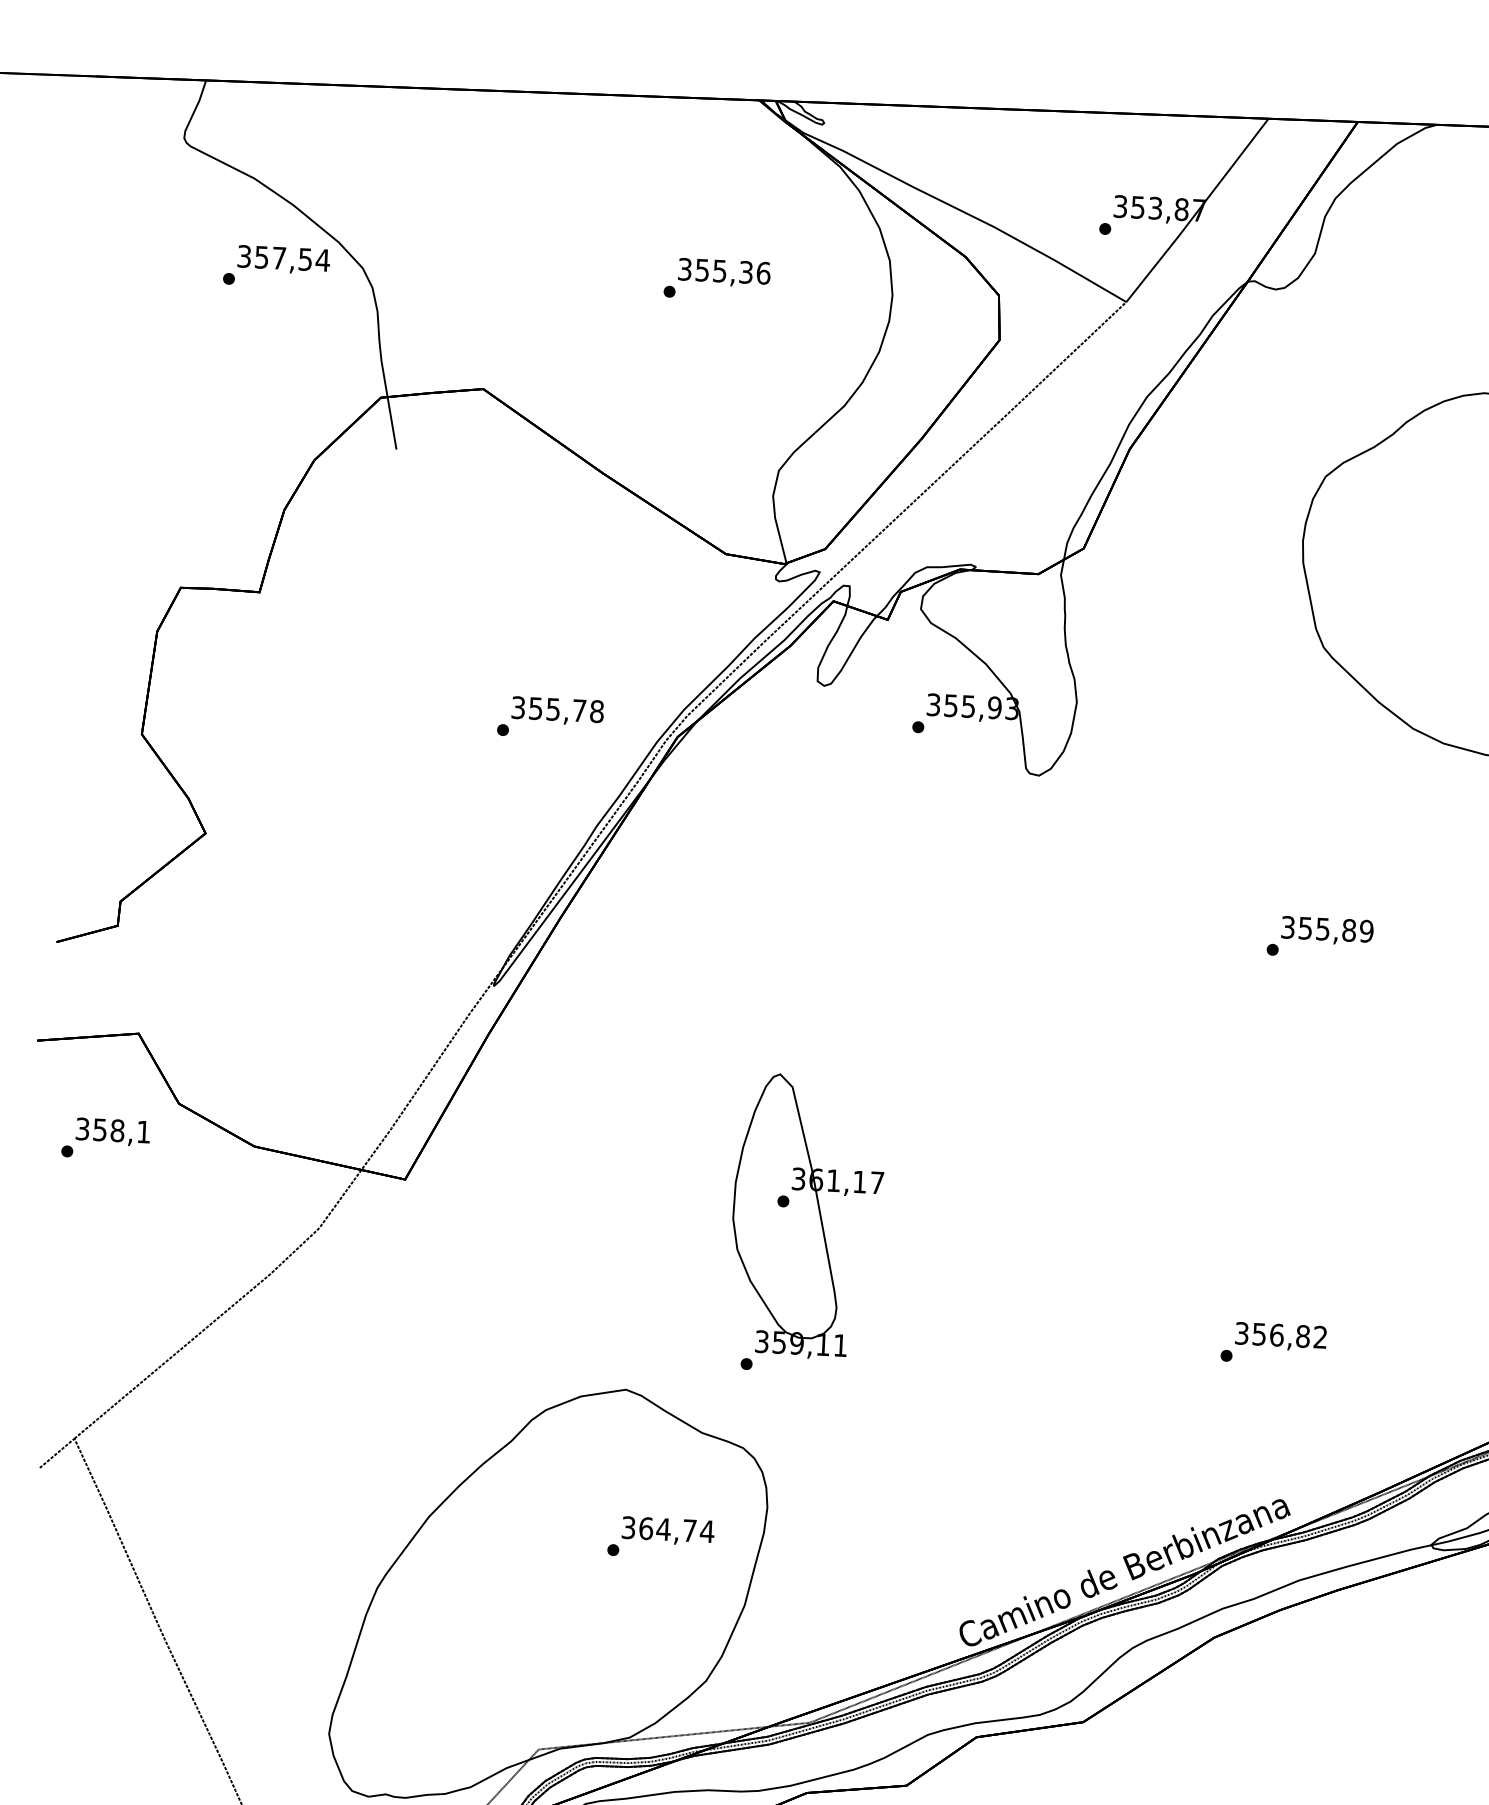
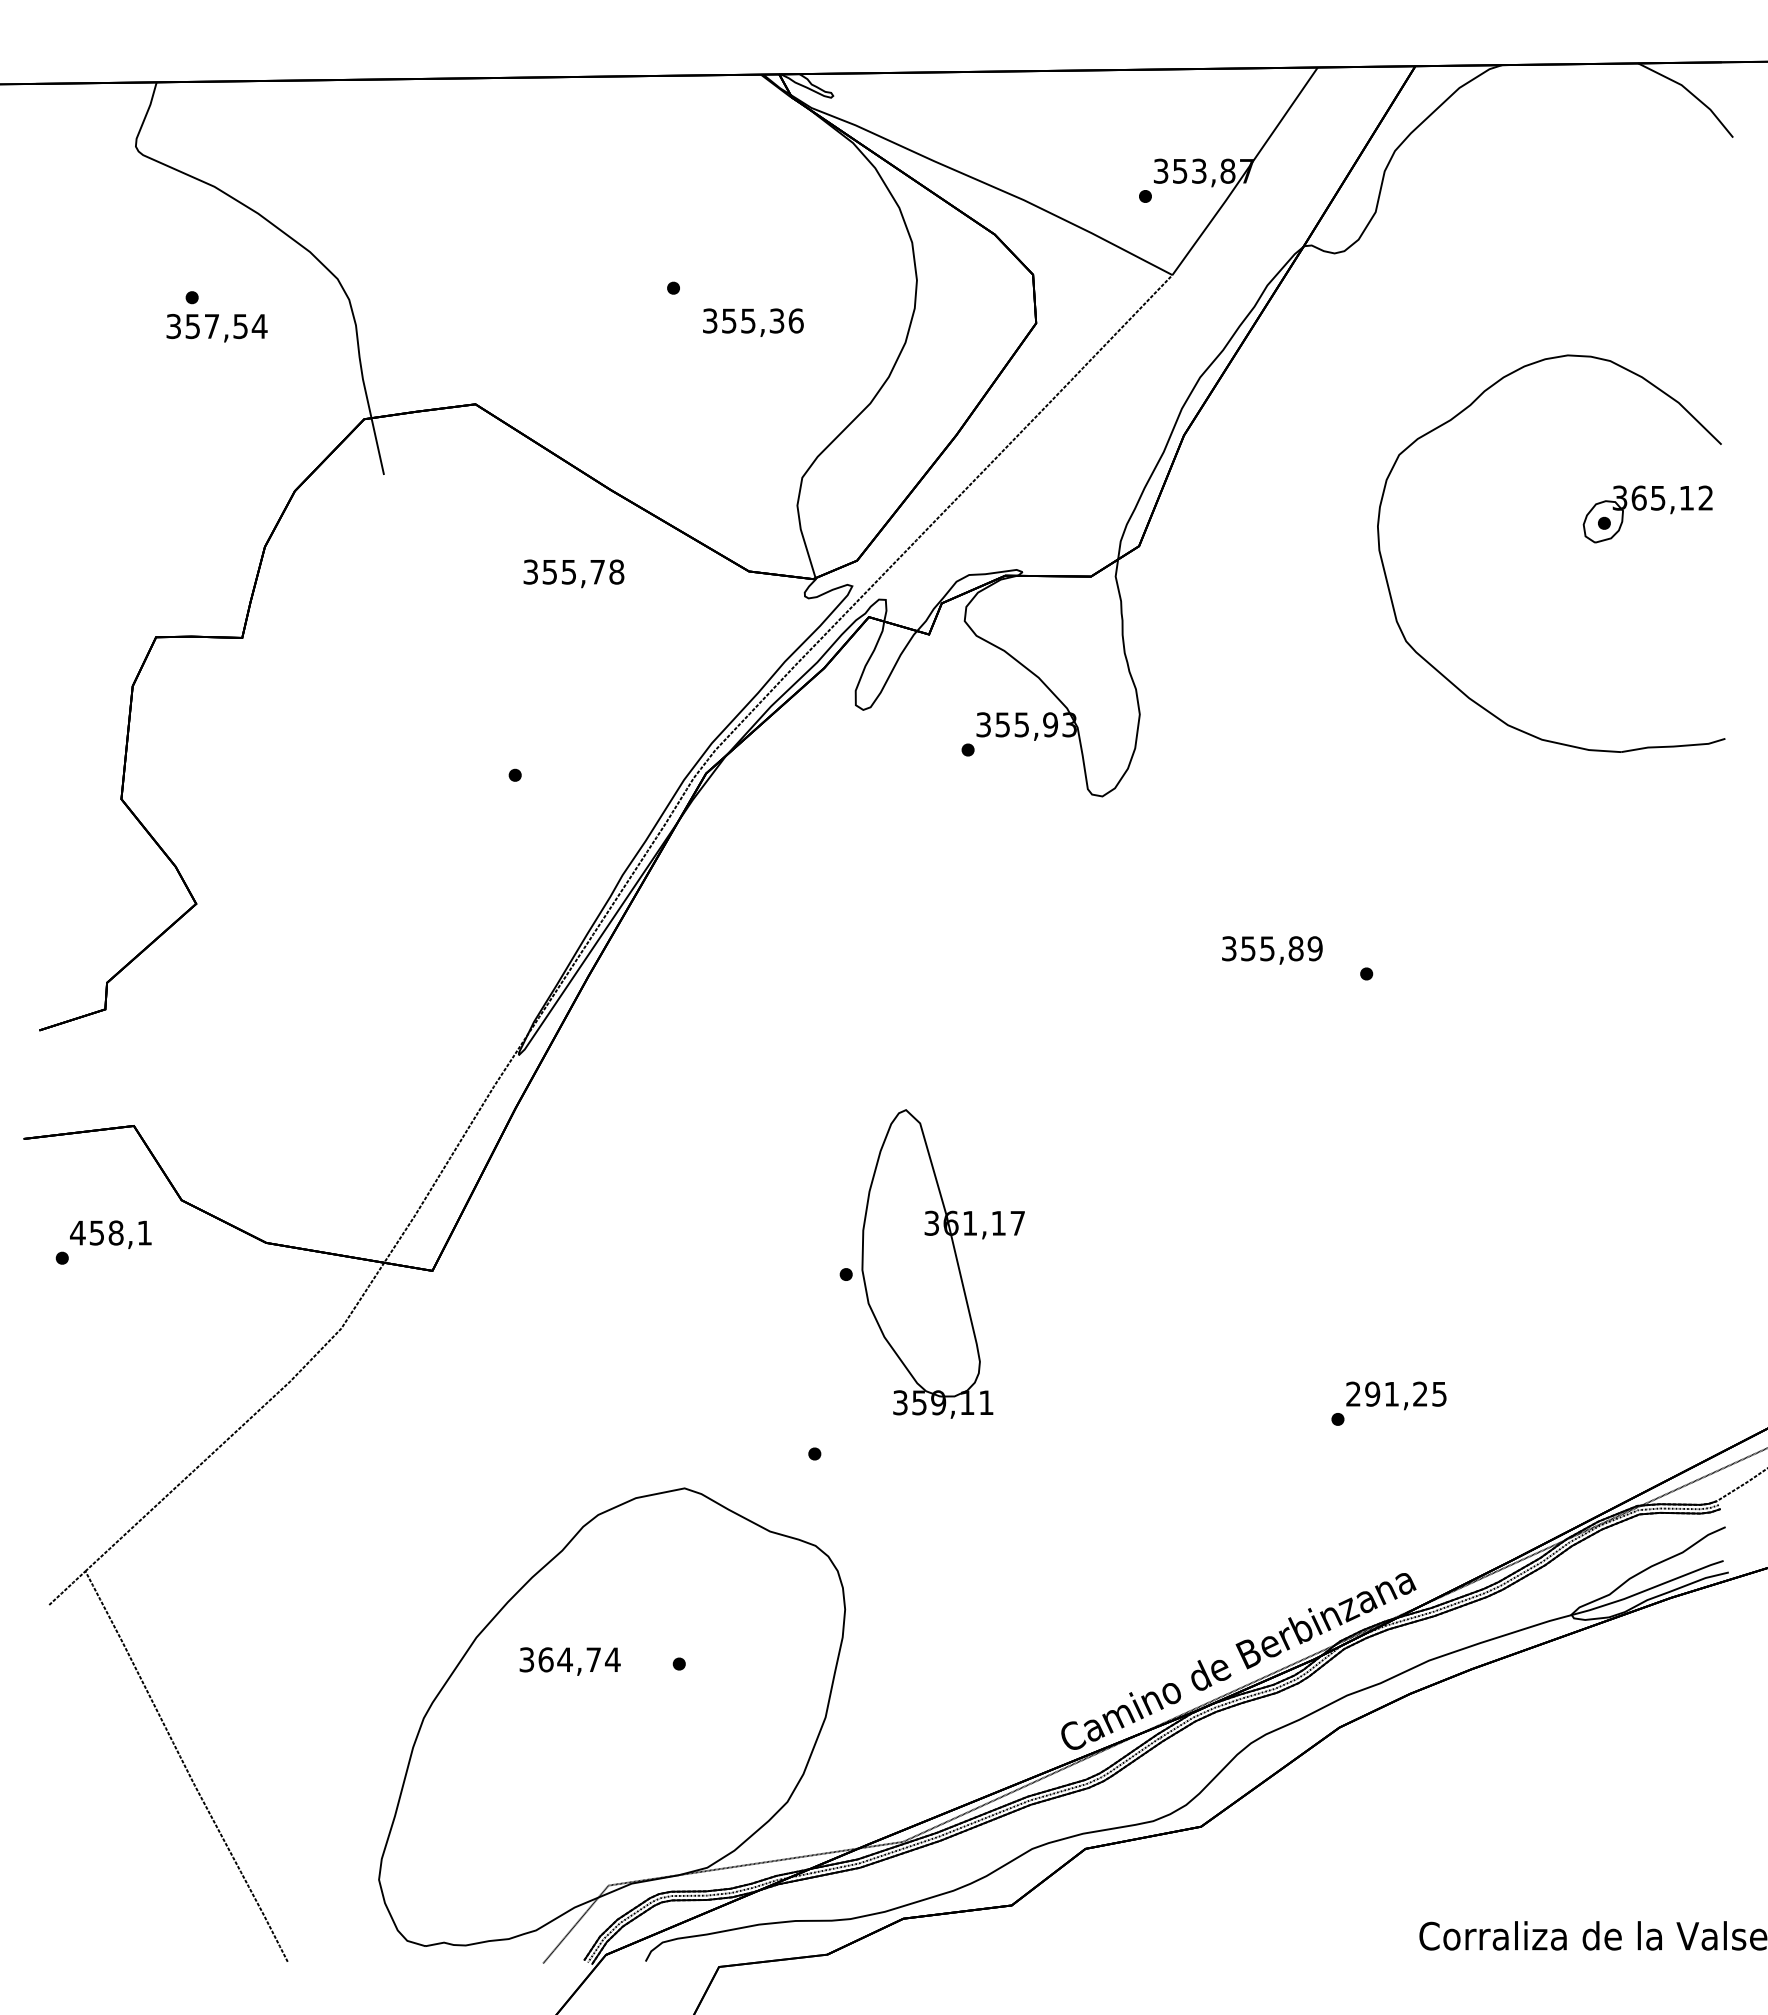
text: (283, 260) -> (216, 328), moved
text: (724, 272) -> (753, 322), moved
text: (557, 710) -> (573, 573), moved
text: (1327, 930) -> (1272, 950), moved
text: (82, 1128) -> (77, 1232), 358,1 -> 458,1
part: (806, 1216) -> (942, 1263), moved
text: (1281, 1334) -> (1396, 1393), 356,82 -> 291,25
text: (667, 1531) -> (569, 1661), moved

